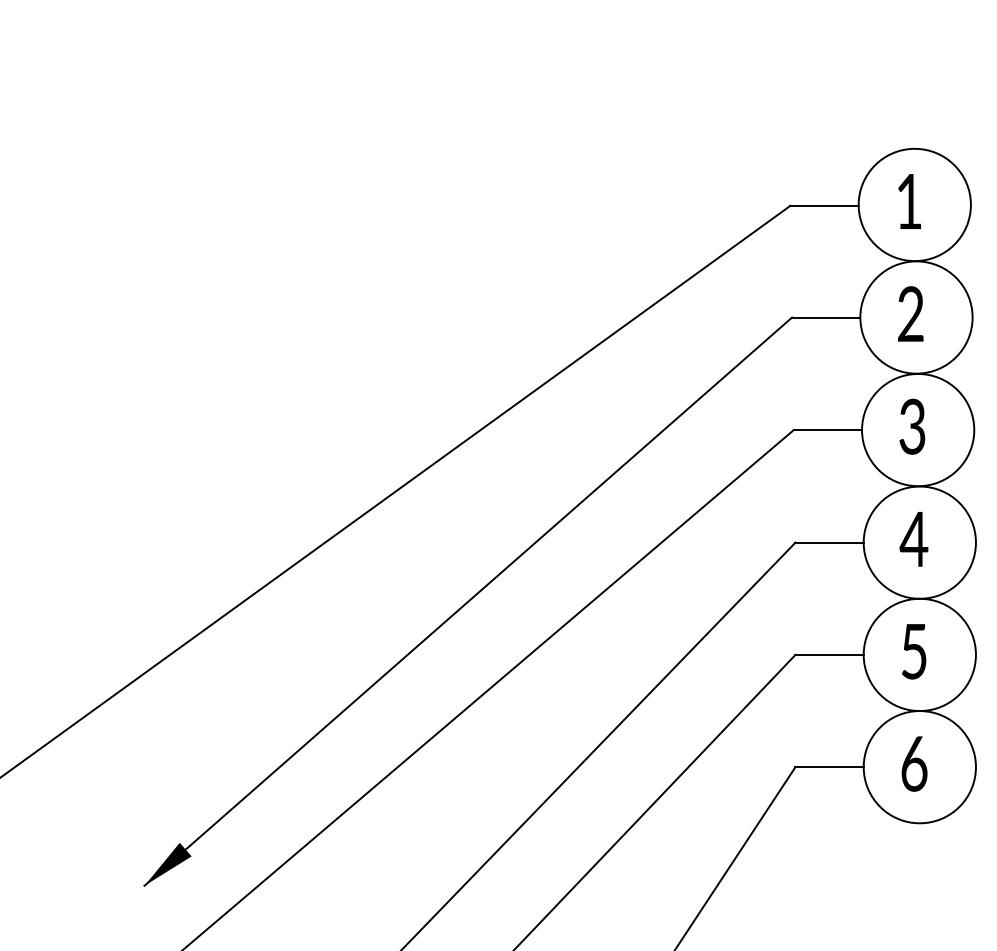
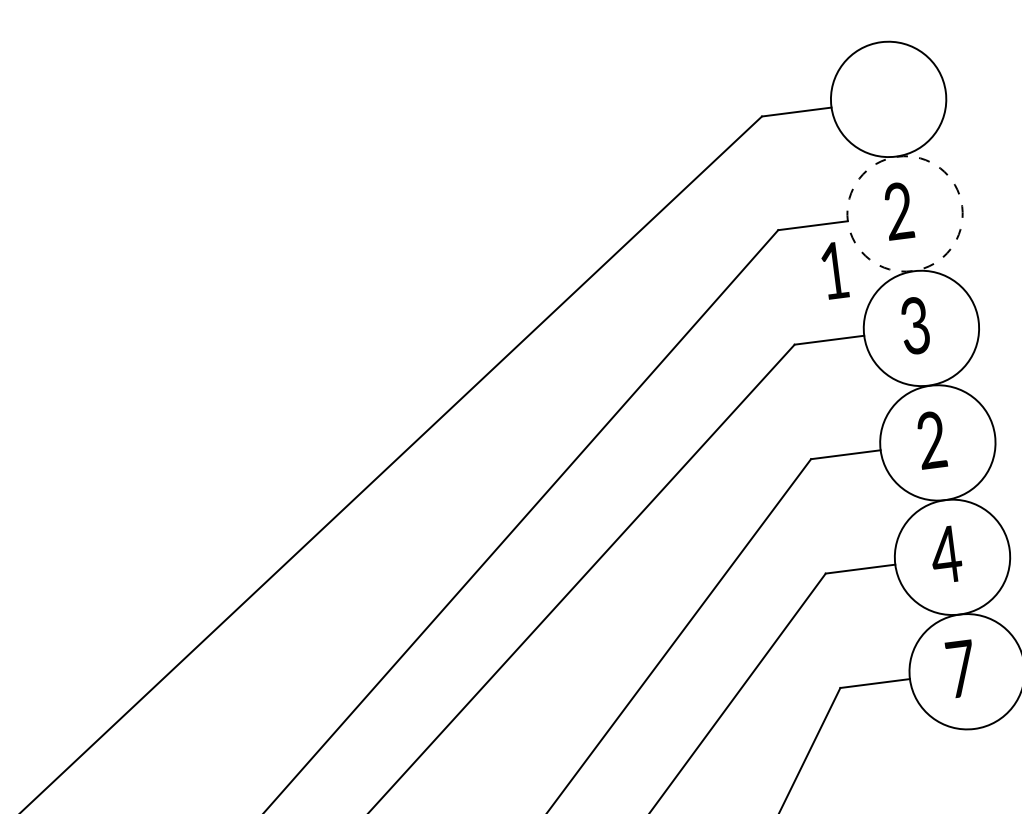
text: (909, 201) -> (834, 270), moved
circle: (916, 317) -> (905, 213), solid -> dashed
text: (913, 538) -> (930, 439), 4 -> 2
text: (913, 651) -> (945, 554), 5 -> 4
text: (914, 763) -> (961, 668), 6 -> 7

